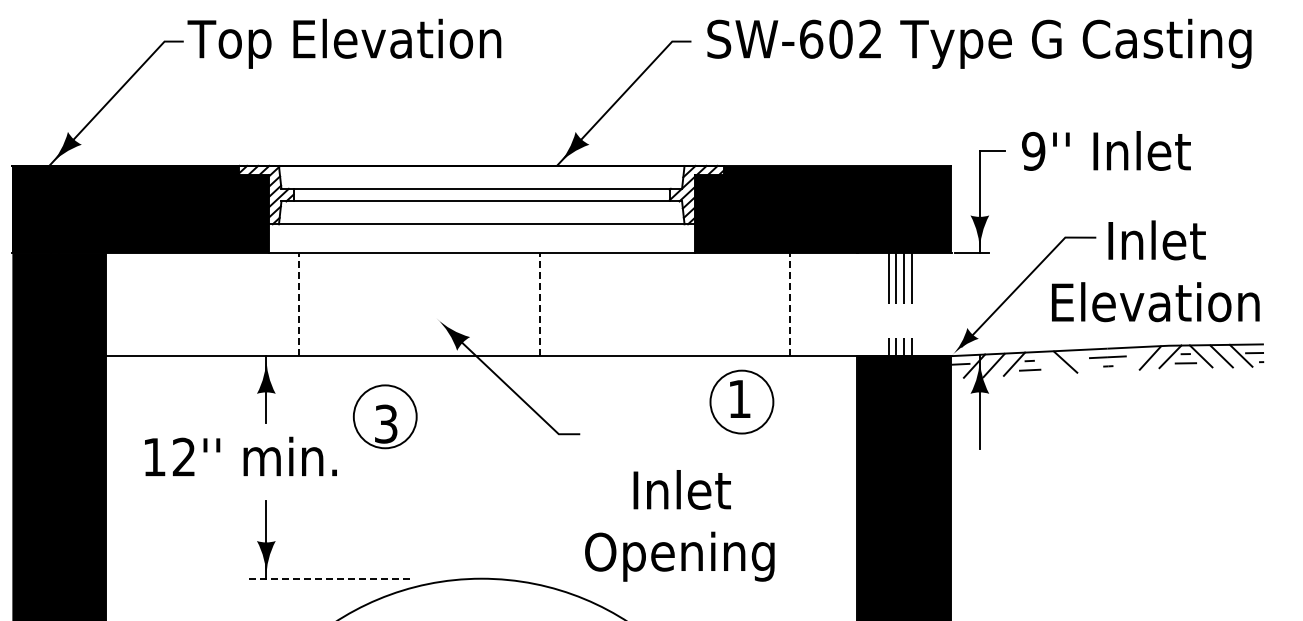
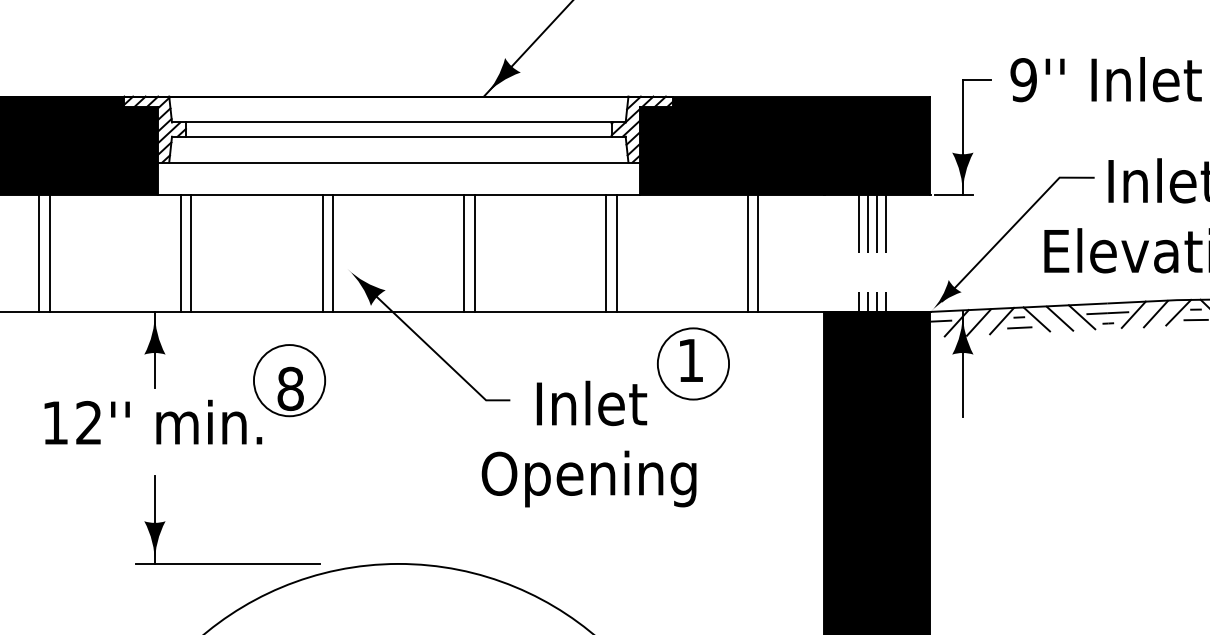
line: (164, 304) -> (39, 253), added
line: (173, 304) -> (49, 253), added
line: (289, 304) -> (181, 253), added
line: (298, 304) -> (191, 253), dashed -> solid
line: (414, 304) -> (322, 253), added
line: (423, 304) -> (332, 253), added
line: (539, 304) -> (464, 253), dashed -> solid
line: (548, 304) -> (474, 253), added
line: (664, 304) -> (605, 253), added
line: (674, 304) -> (617, 253), added
line: (789, 304) -> (747, 253), dashed -> solid
line: (799, 304) -> (758, 253), added
line: (1130, 358) -> (1133, 314), added
line: (1084, 360) -> (1081, 316), added
line: (1044, 362) -> (1036, 319), added
text: (385, 423) -> (289, 388), 3 -> 8
text: (240, 455) -> (152, 421), moved
text: (679, 525) -> (588, 443), moved
line: (331, 578) -> (228, 563), dashed -> solid

